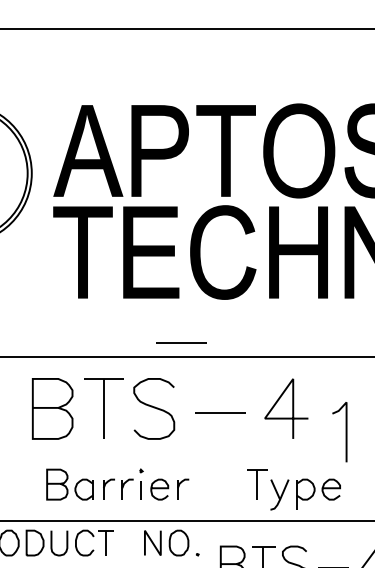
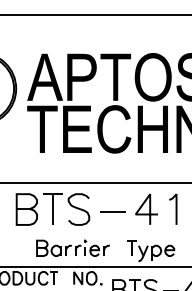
line: (180, 342) -> (92, 175), removed
line: (344, 430) -> (175, 208), moved
part: (116, 483) -> (72, 247), moved

